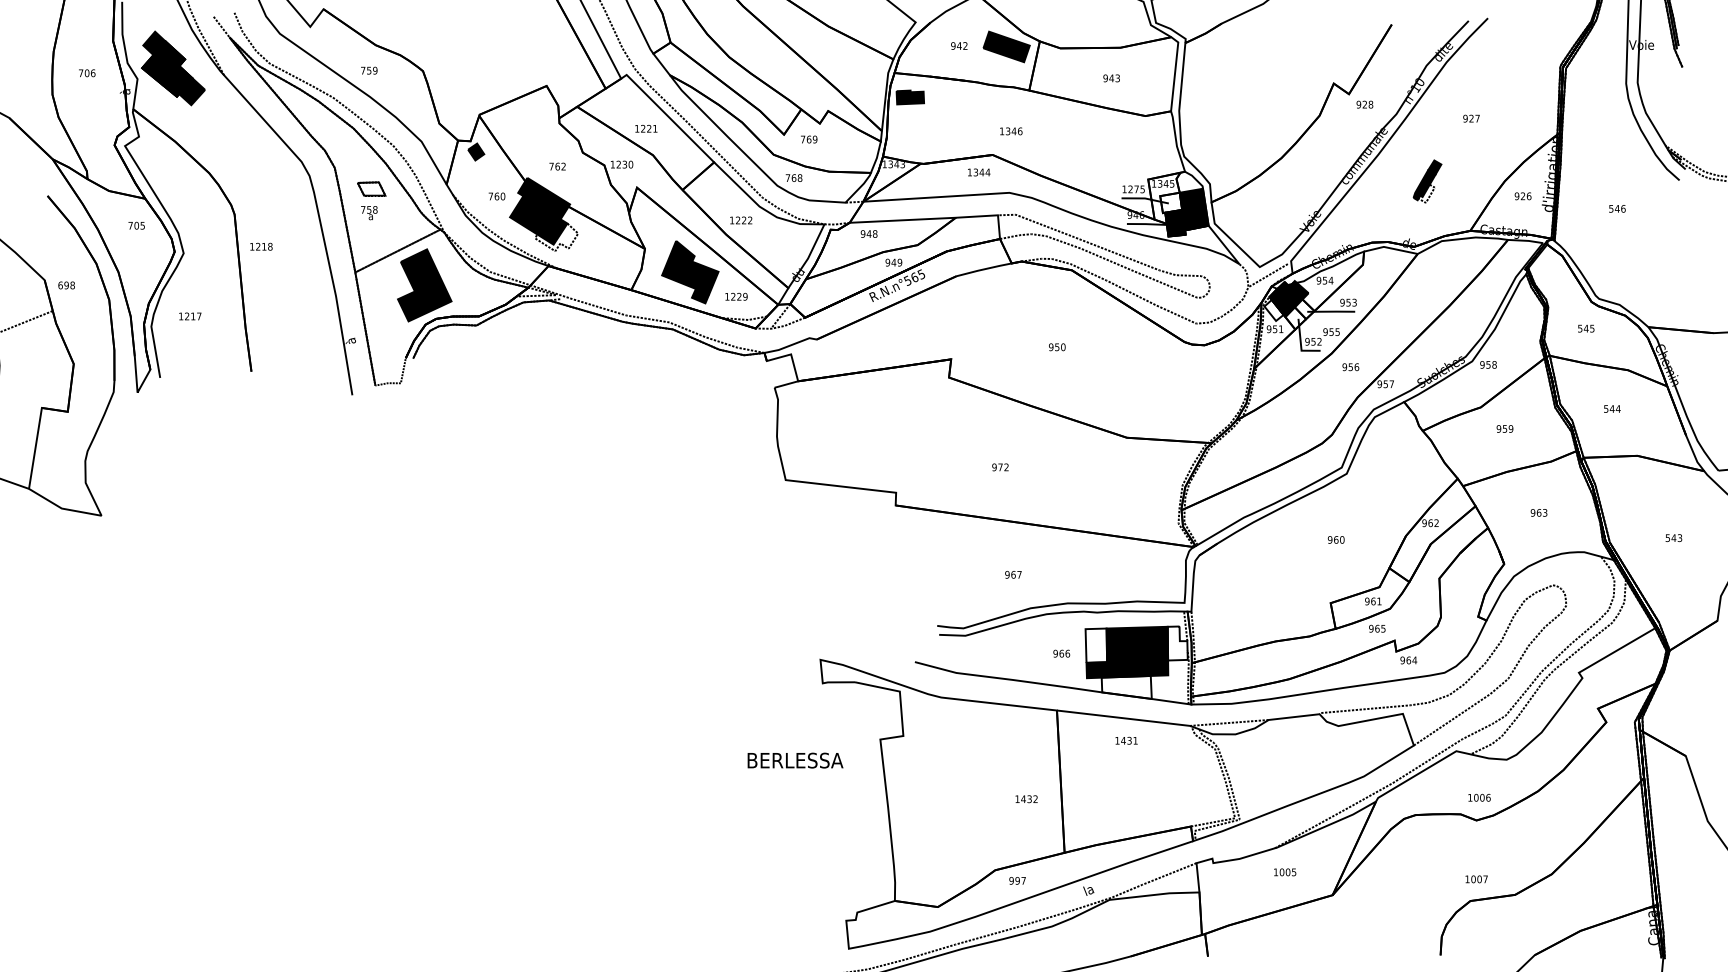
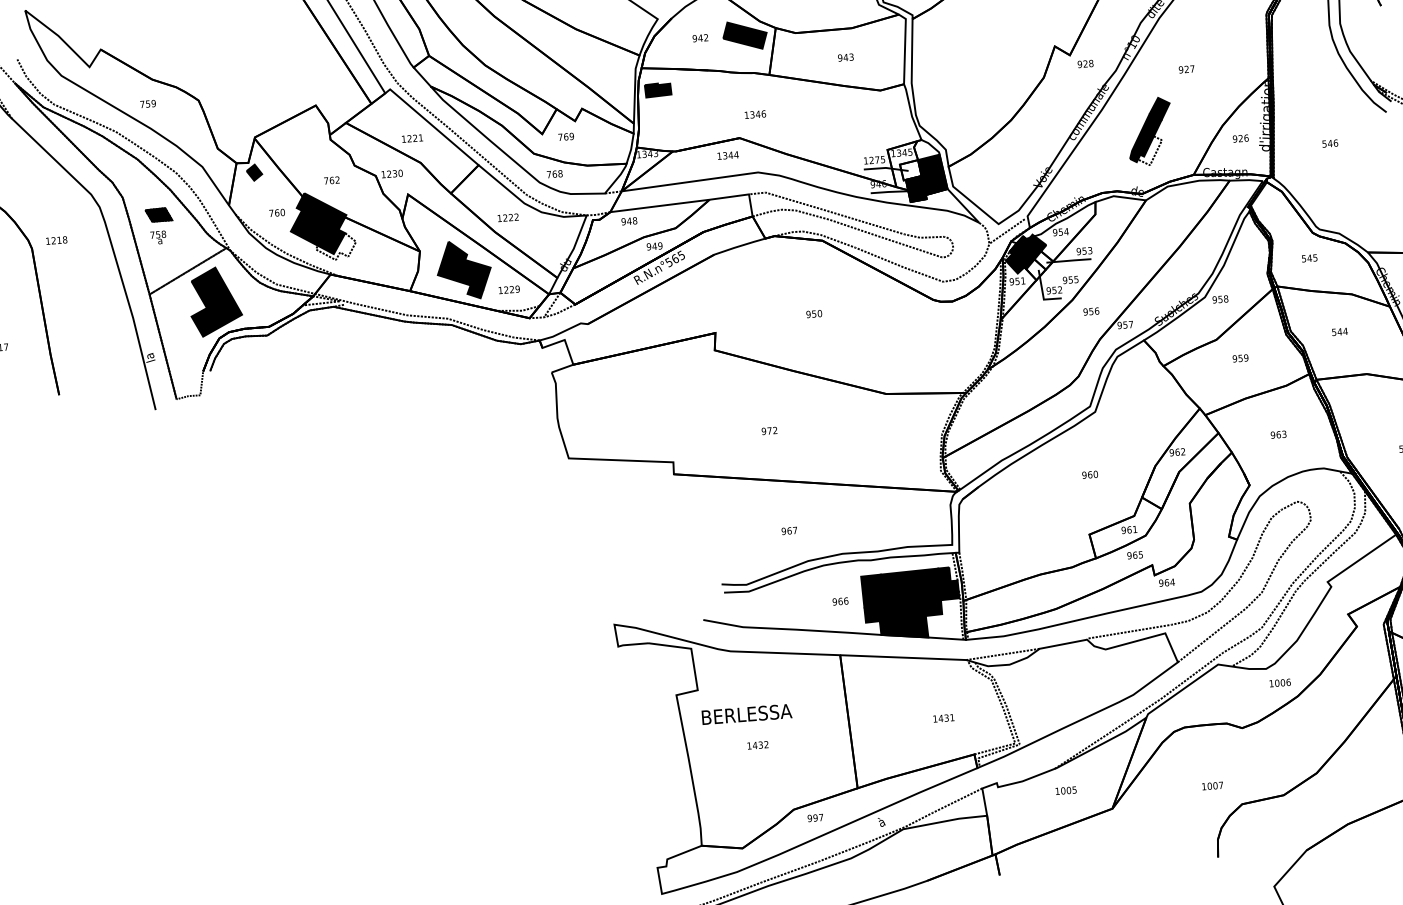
part: (1427, 181) -> (1149, 131), size x1.67
fill: (371, 188) -> (158, 214), added
text: (261, 246) -> (56, 240), moved
fill: (1273, 309) -> (1014, 262), added
text: (350, 339) -> (149, 357), à -> la
fill: (1177, 643) -> (948, 583), added
fill: (1096, 645) -> (872, 591), added
fill: (1126, 686) -> (903, 627), added
text: (1126, 740) -> (943, 718), moved
text: (795, 760) -> (746, 714), moved
text: (1479, 797) -> (1280, 682), moved
text: (1026, 799) -> (757, 745), moved
text: (1476, 879) -> (1212, 786), moved
text: (1088, 890) -> (882, 821), la -> à

